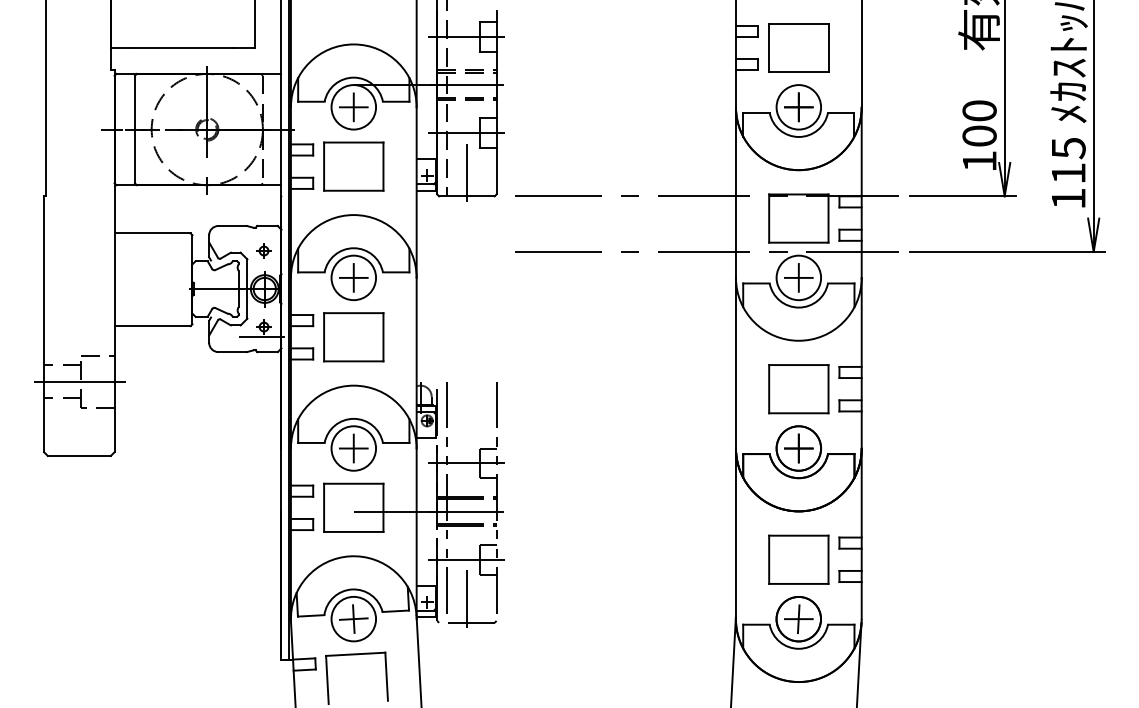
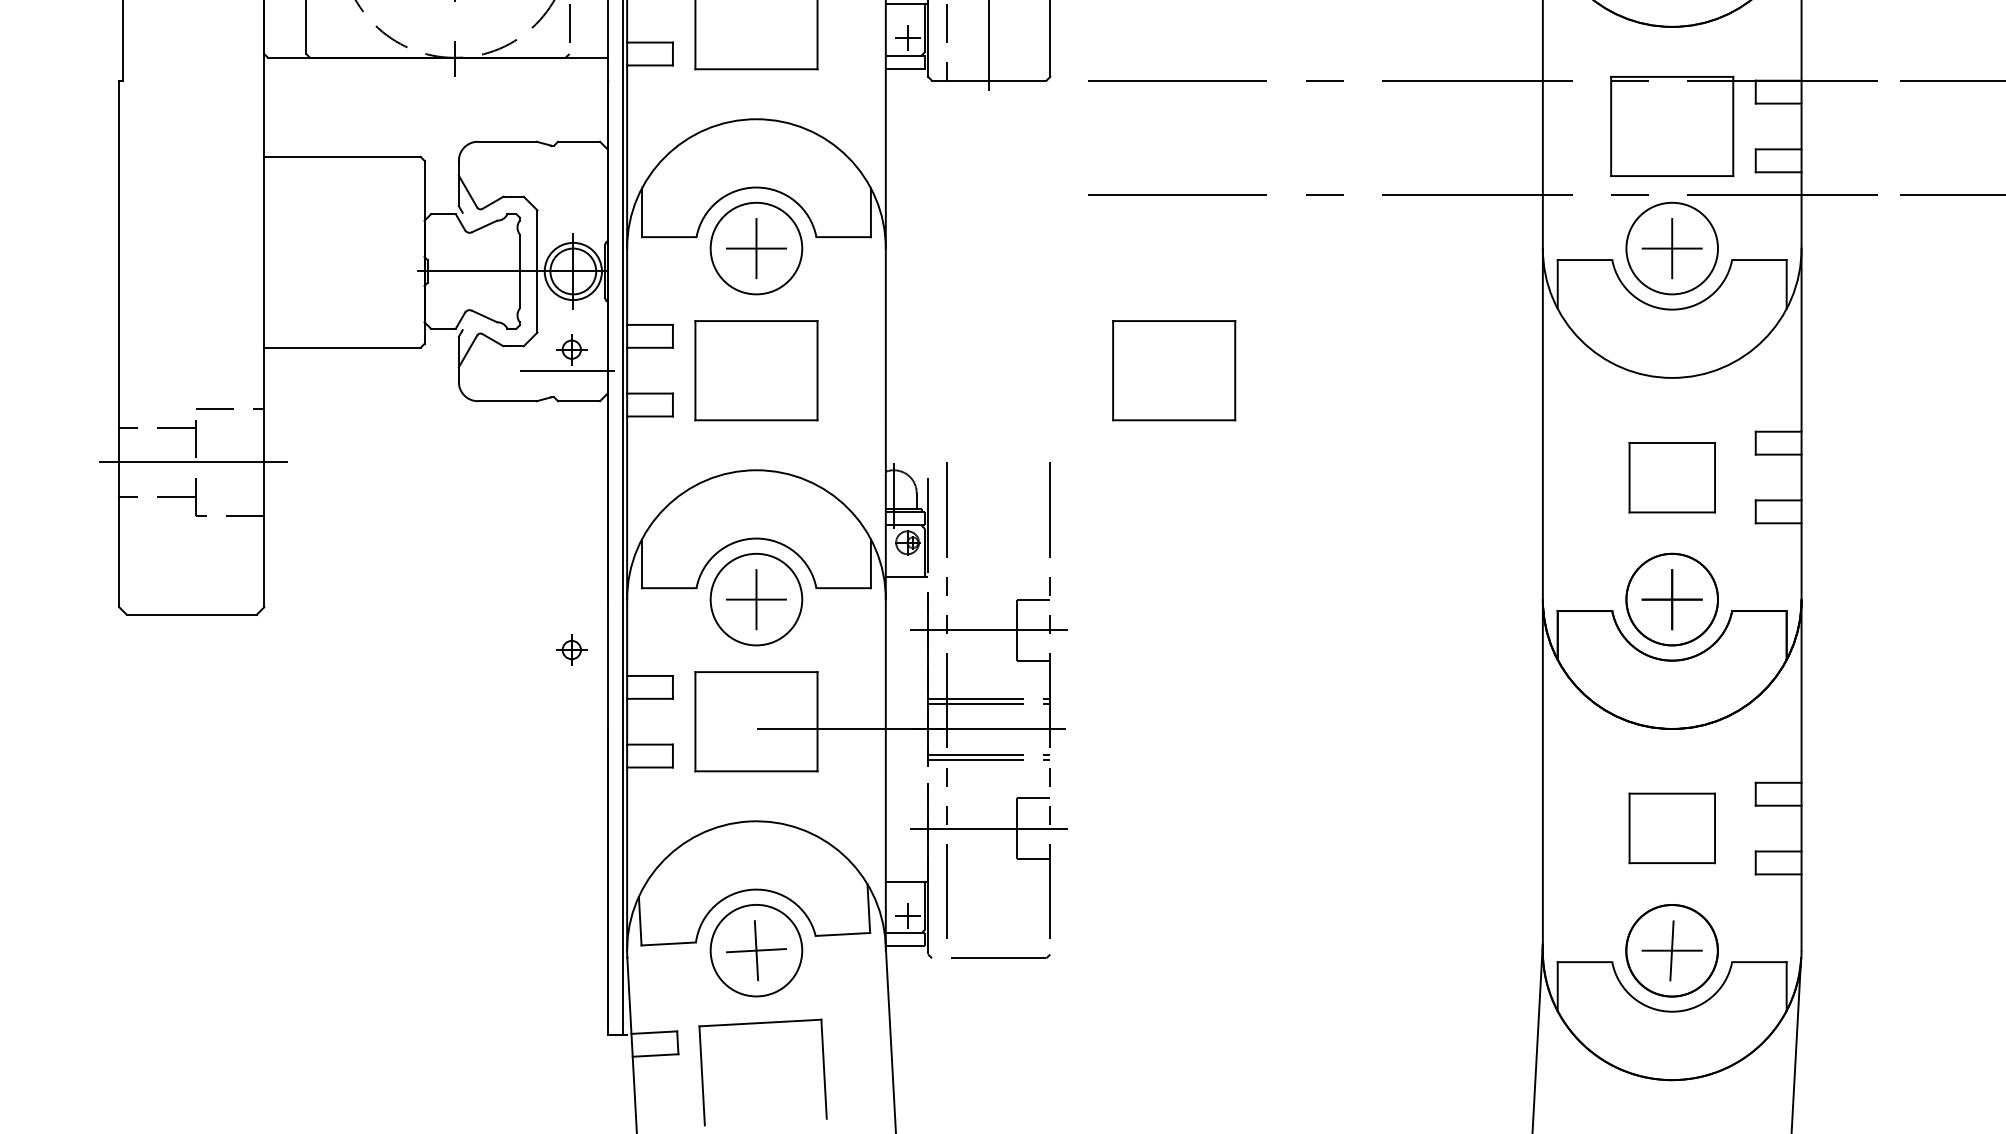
part: (263, 250) -> (570, 648), moved
part: (556, 337) -> (1173, 371), added
part: (798, 389) -> (1671, 478), size x0.7
part: (798, 559) -> (1671, 827), size x0.7
line: (466, 599) -> (988, 910), removed

